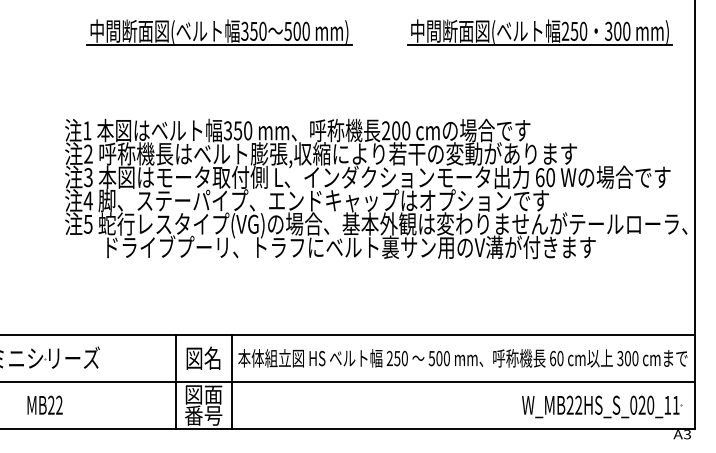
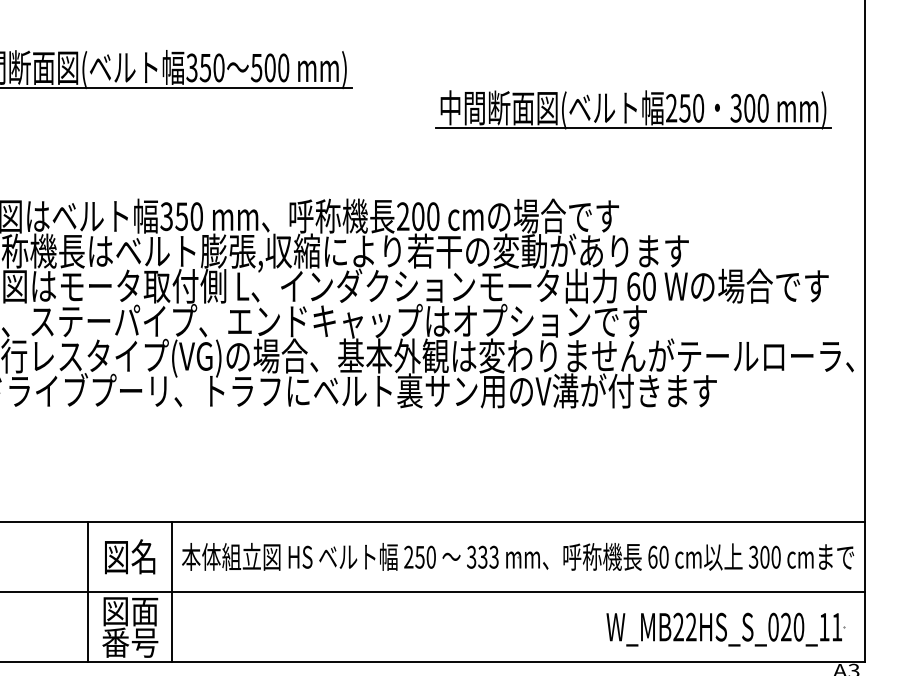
part: (539, 32) -> (632, 109), moved
text: (439, 358) -> (483, 557), 500 -> 333

